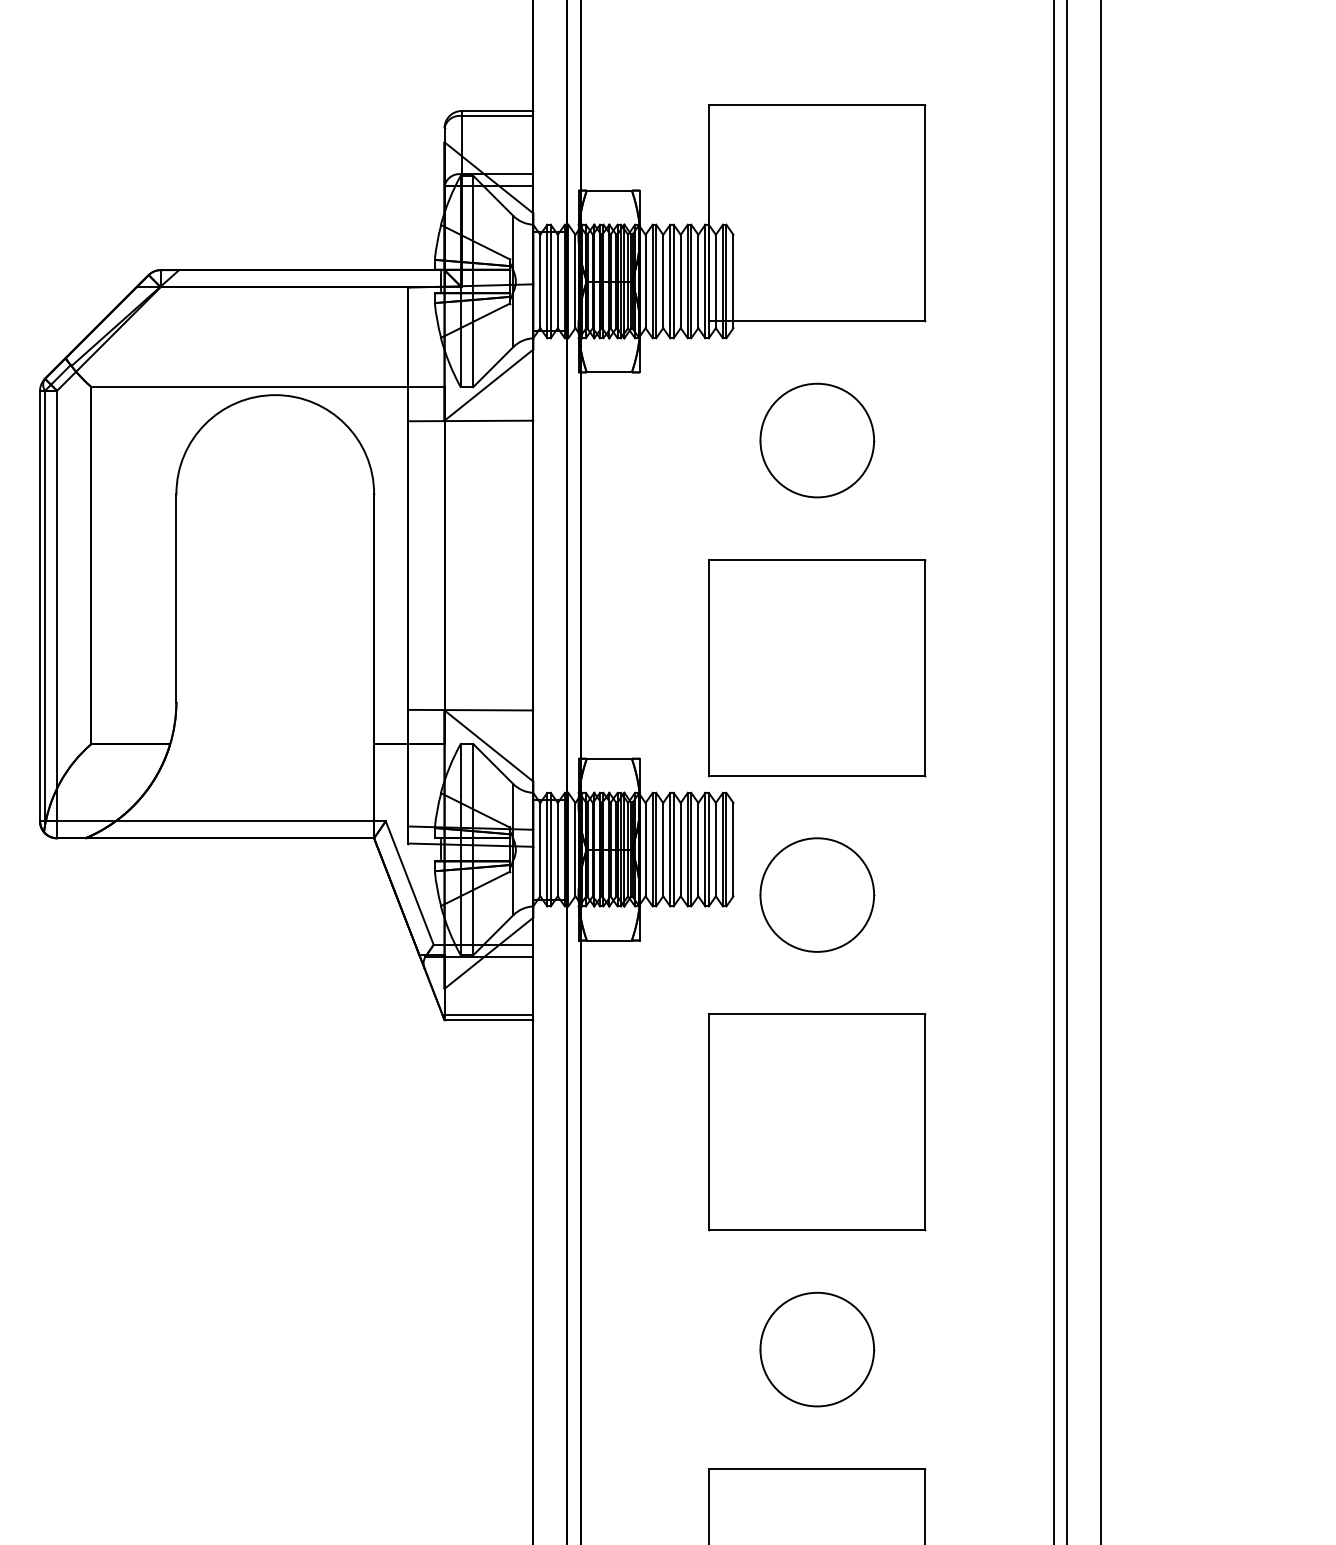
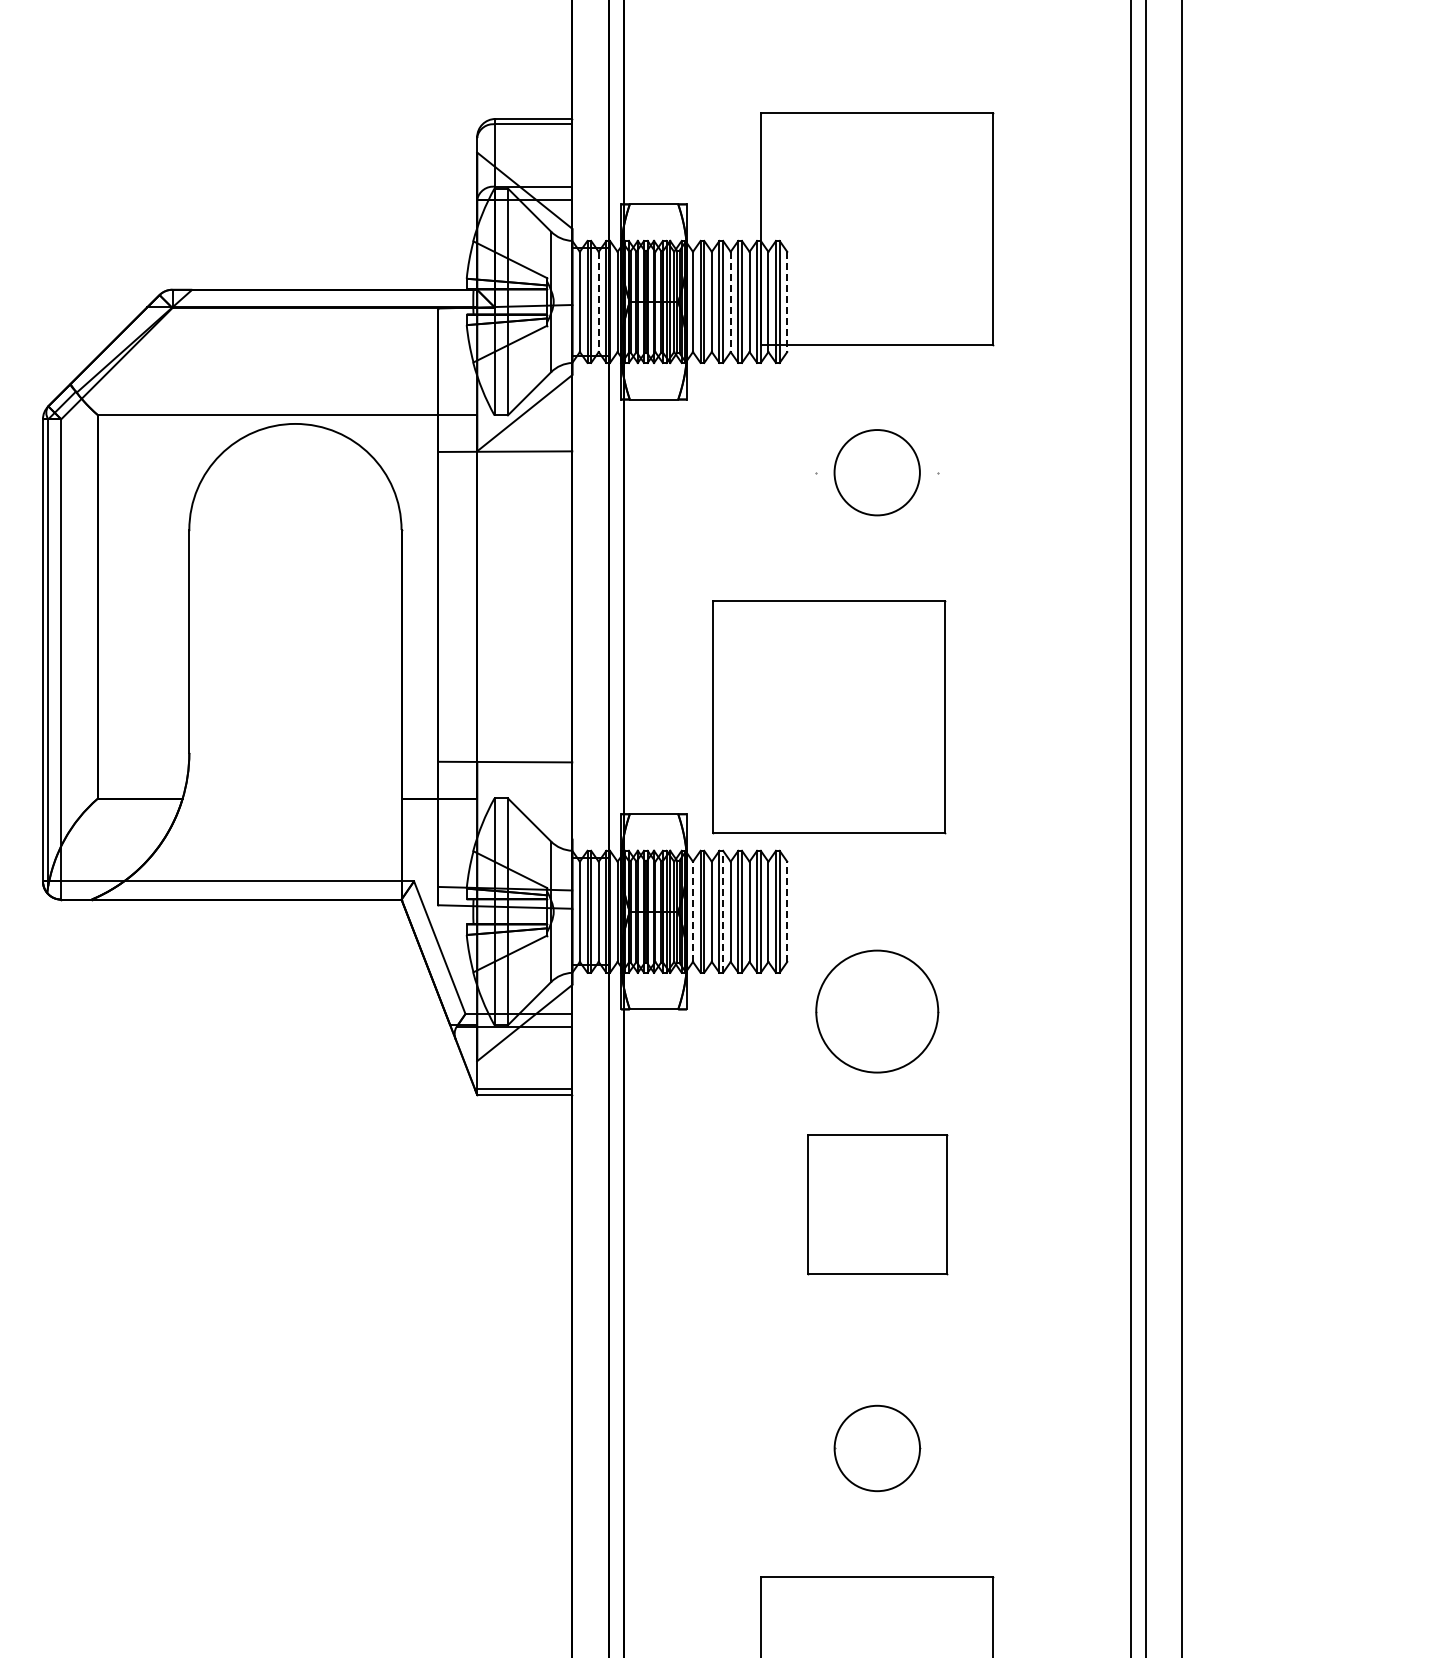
line: (557, 282) -> (598, 302), solid -> dashed
line: (680, 282) -> (730, 302), solid -> dashed
line: (733, 282) -> (787, 302), solid -> dashed
circle: (817, 440) -> (877, 472), size x0.7
part: (817, 668) -> (829, 717), moved
line: (488, 745) -> (524, 800), removed
line: (646, 849) -> (693, 911), solid -> dashed
line: (674, 849) -> (723, 911), solid -> dashed
line: (733, 849) -> (787, 911), solid -> dashed
part: (817, 895) -> (877, 1011), moved
part: (817, 1122) -> (877, 1204), size x0.6
part: (817, 1349) -> (877, 1448), size x0.7

